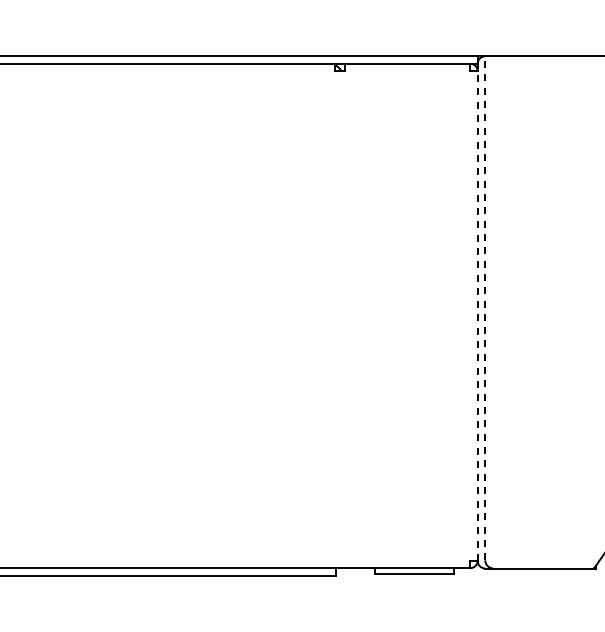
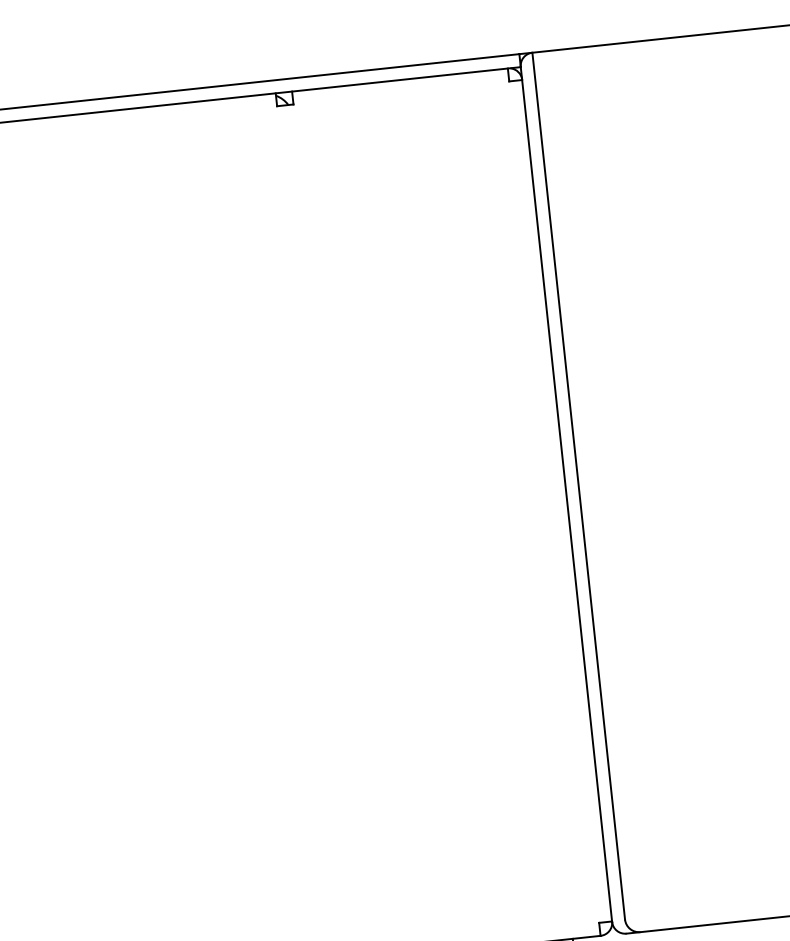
line: (485, 307) -> (579, 484), dashed -> solid
line: (477, 312) -> (566, 494), dashed -> solid

